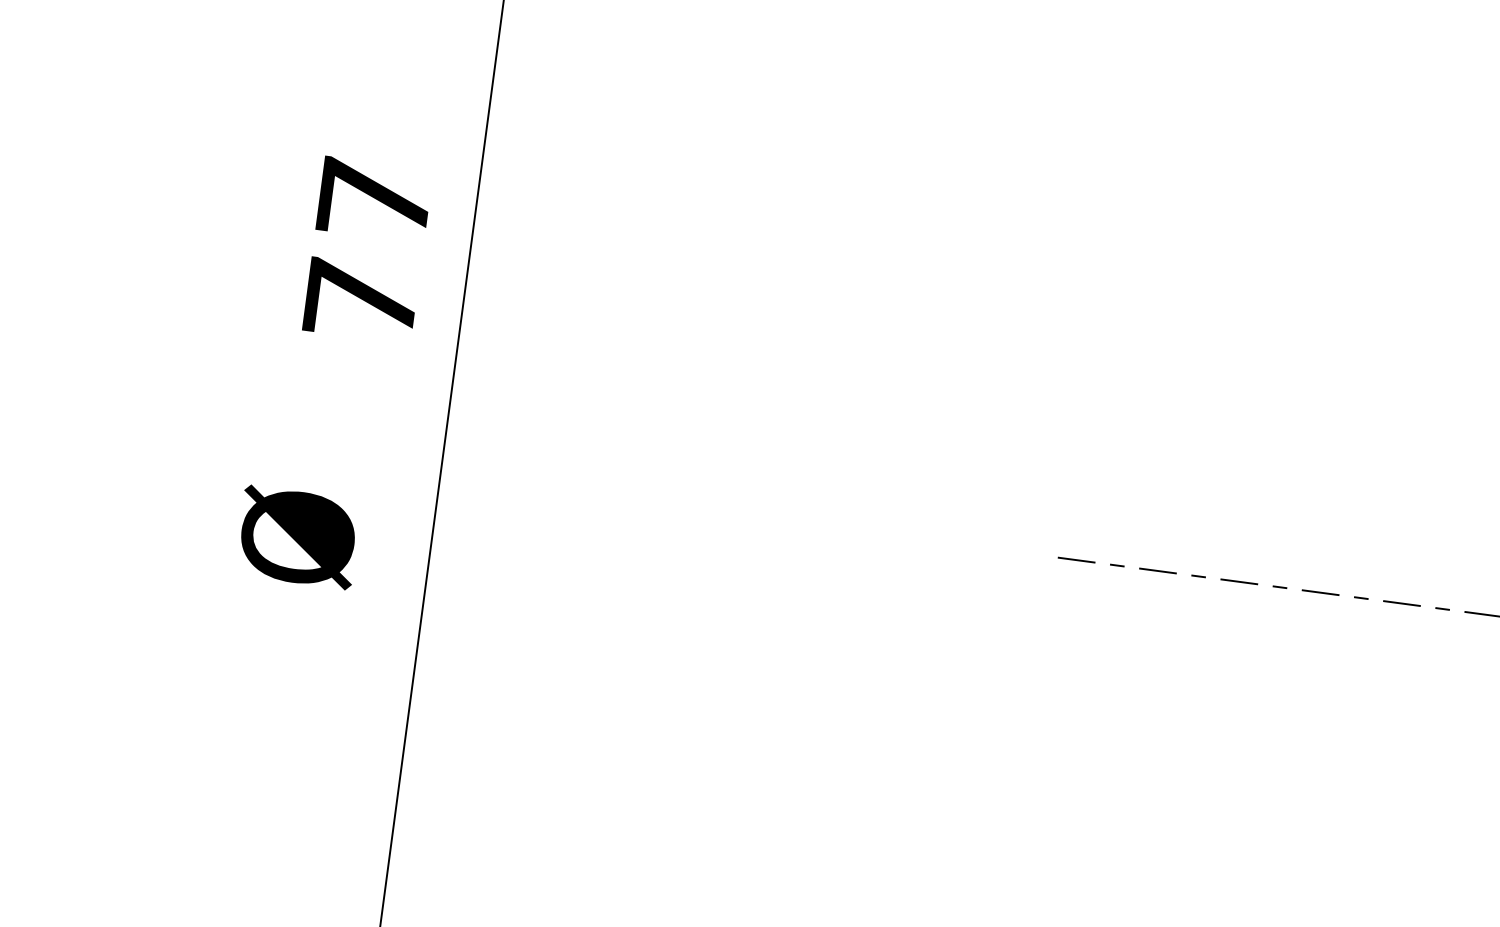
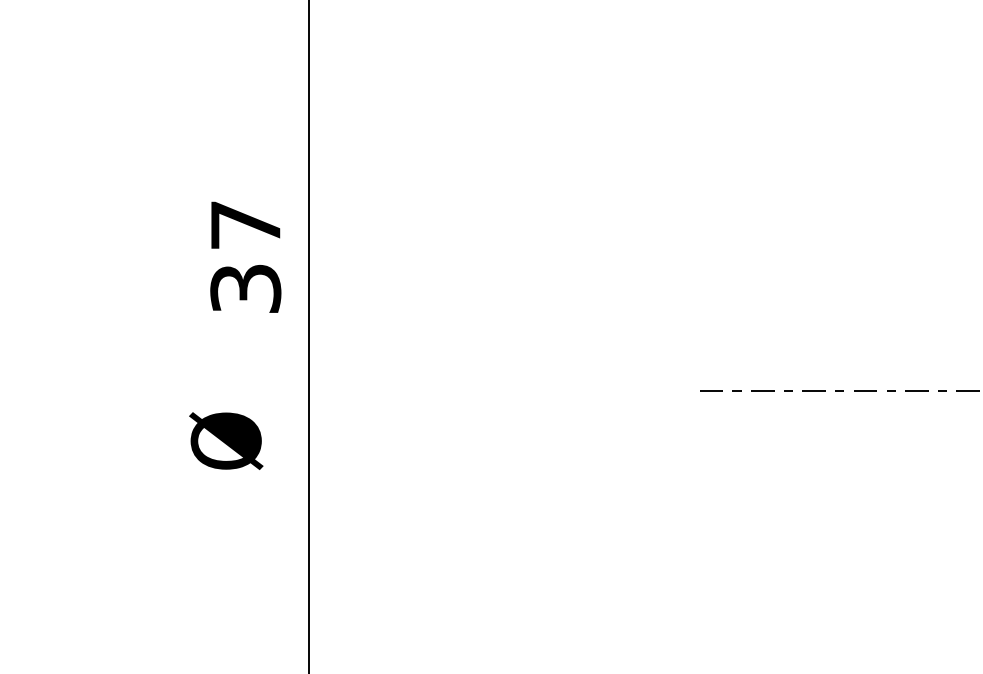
text: (360, 299) -> (245, 288), 77 -> 37

